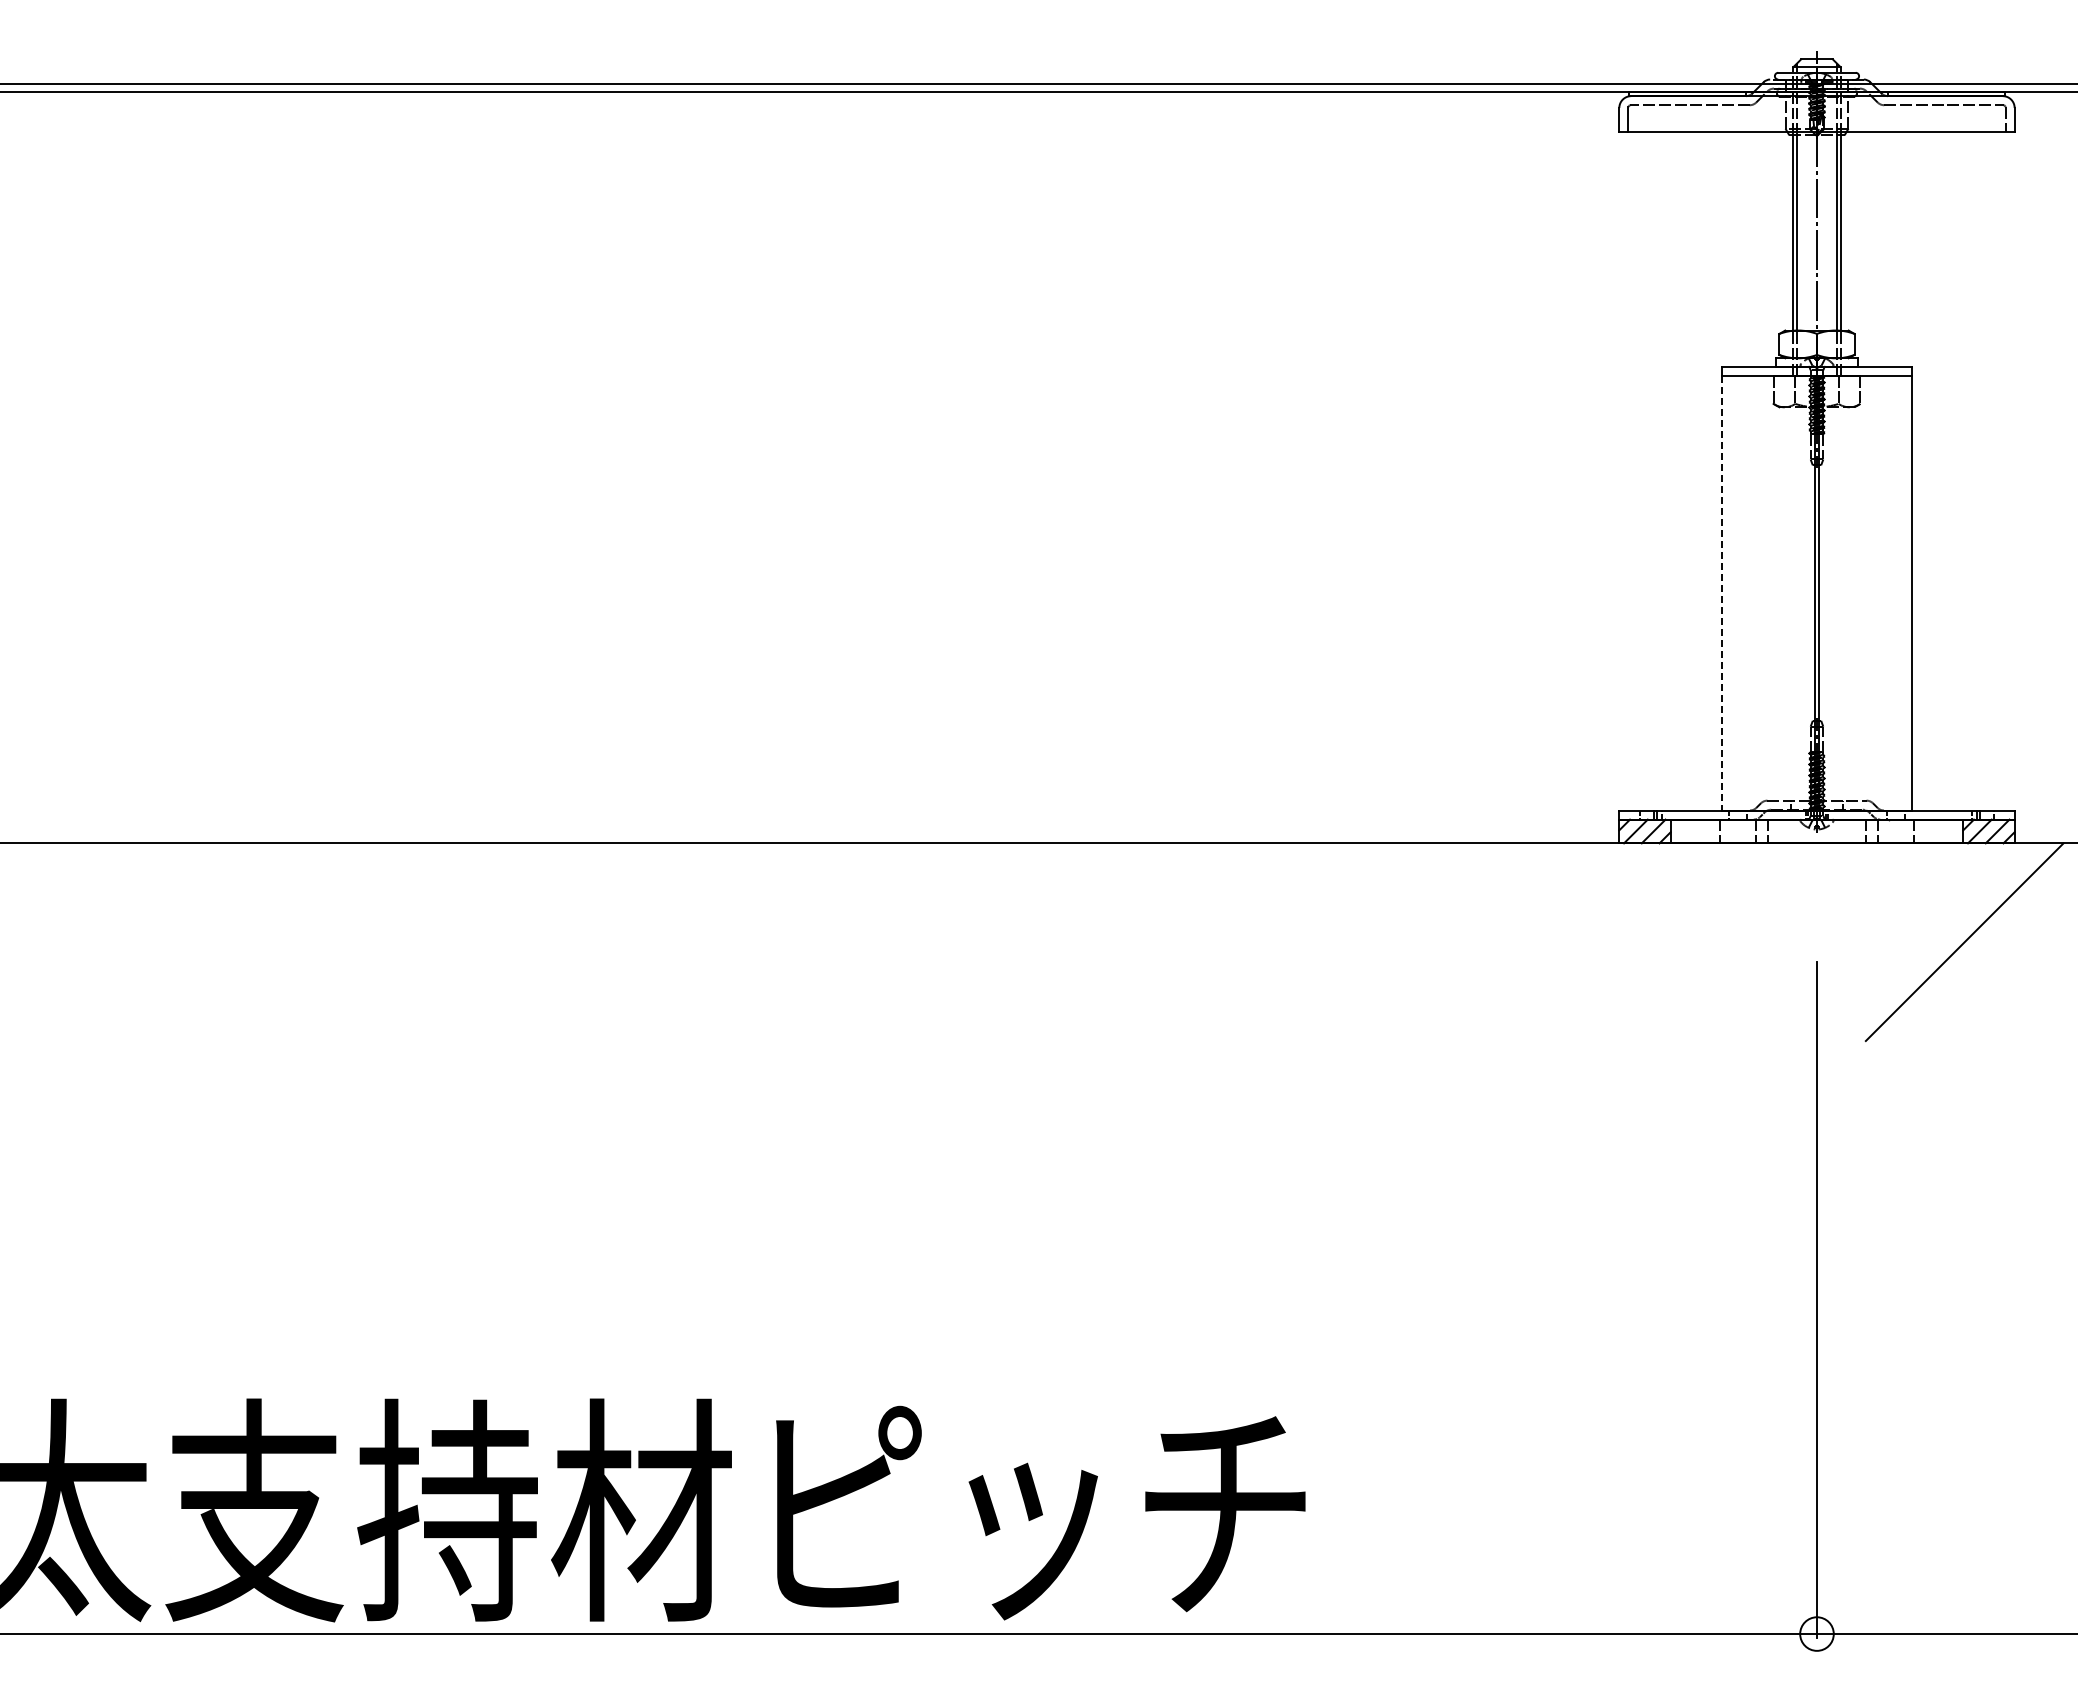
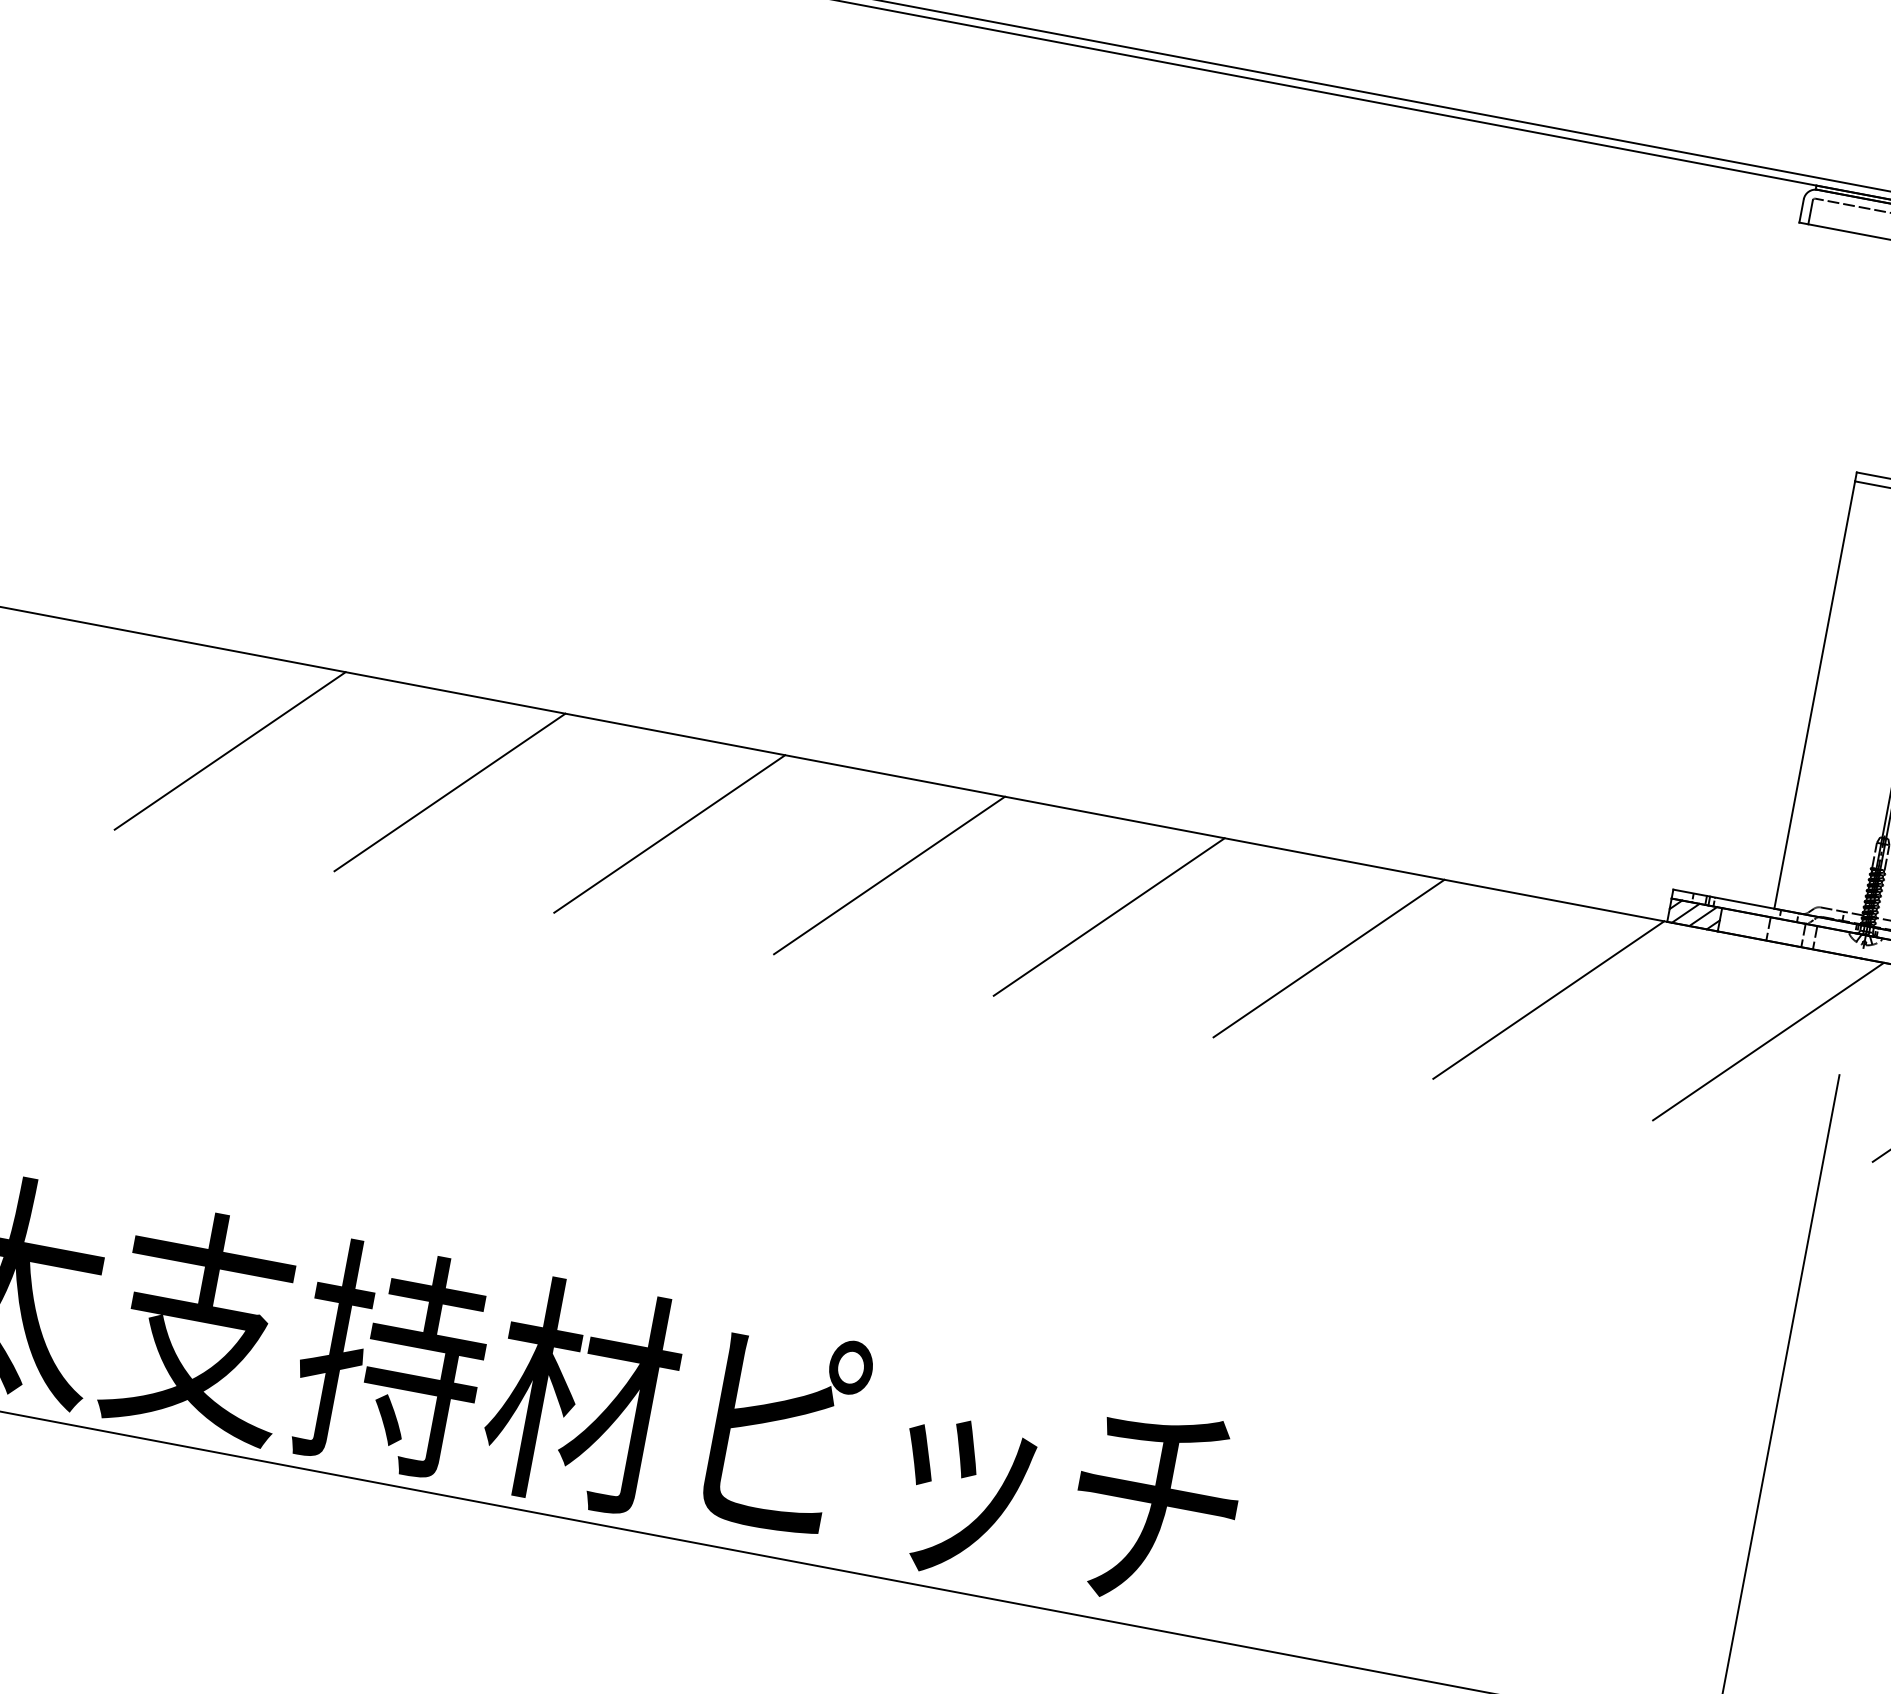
line: (1722, 593) -> (1815, 695), dashed -> solid
line: (175, 942) -> (230, 751), added
line: (399, 942) -> (450, 792), added
line: (622, 942) -> (669, 834), added
line: (846, 942) -> (889, 875), added
line: (1069, 942) -> (1108, 917), added
line: (1293, 942) -> (1328, 958), added
line: (1517, 942) -> (1548, 1000), added
line: (1740, 942) -> (1767, 1041), added

